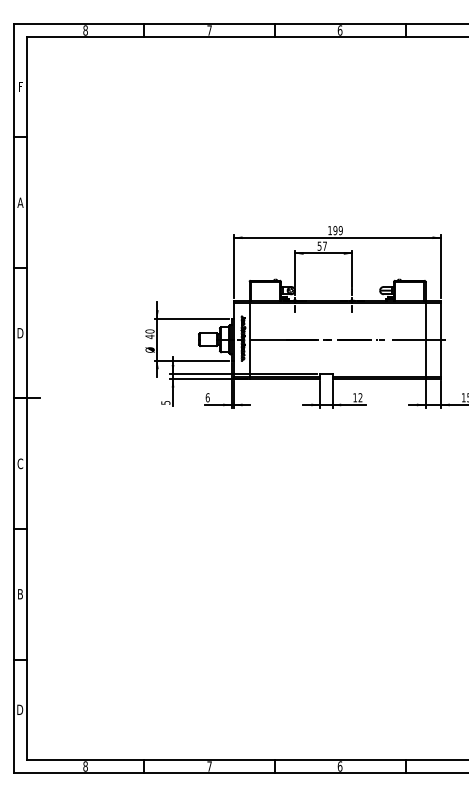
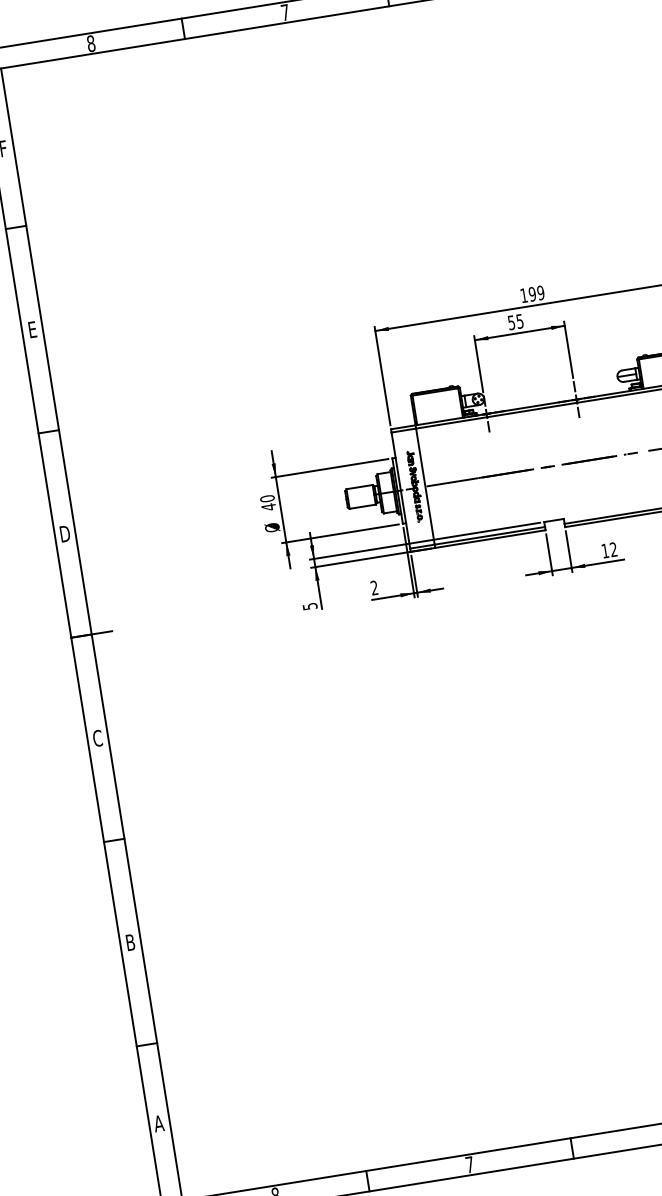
text: (20, 202) -> (32, 329), A -> E
text: (324, 245) -> (519, 320), 57 -> 55
text: (207, 397) -> (374, 587), 6 -> 2
text: (20, 709) -> (159, 1122), D -> A

